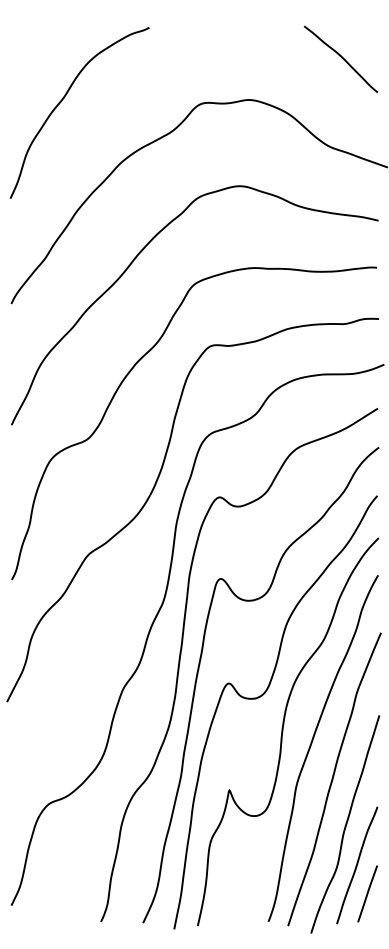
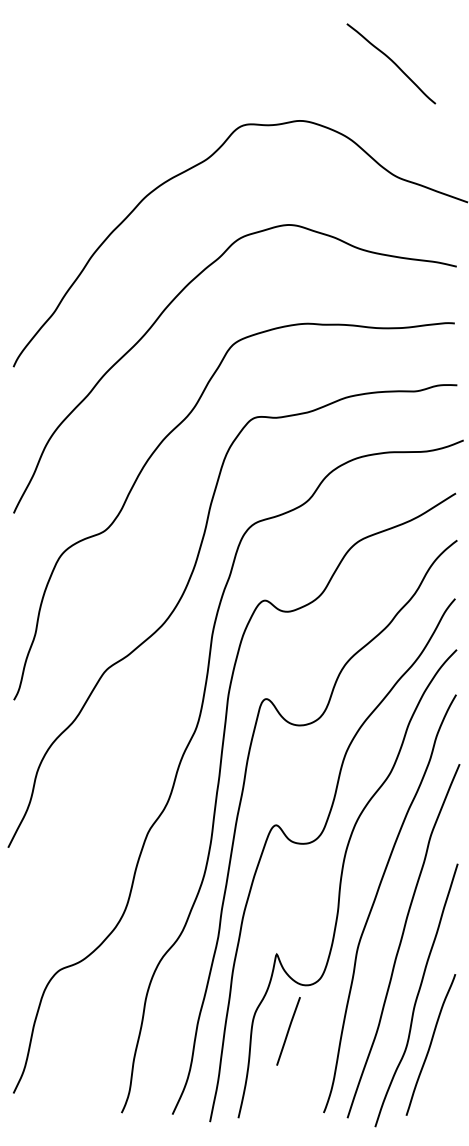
curve: (341, 58) -> (392, 62), moved
curve: (63, 99) -> (76, 120), removed
line: (367, 894) -> (288, 1031), moved

